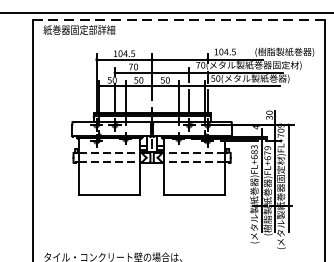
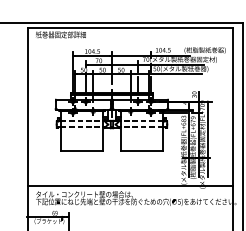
line: (178, 19) -> (130, 27), dashed -> solid
line: (178, 246) -> (130, 186), added

